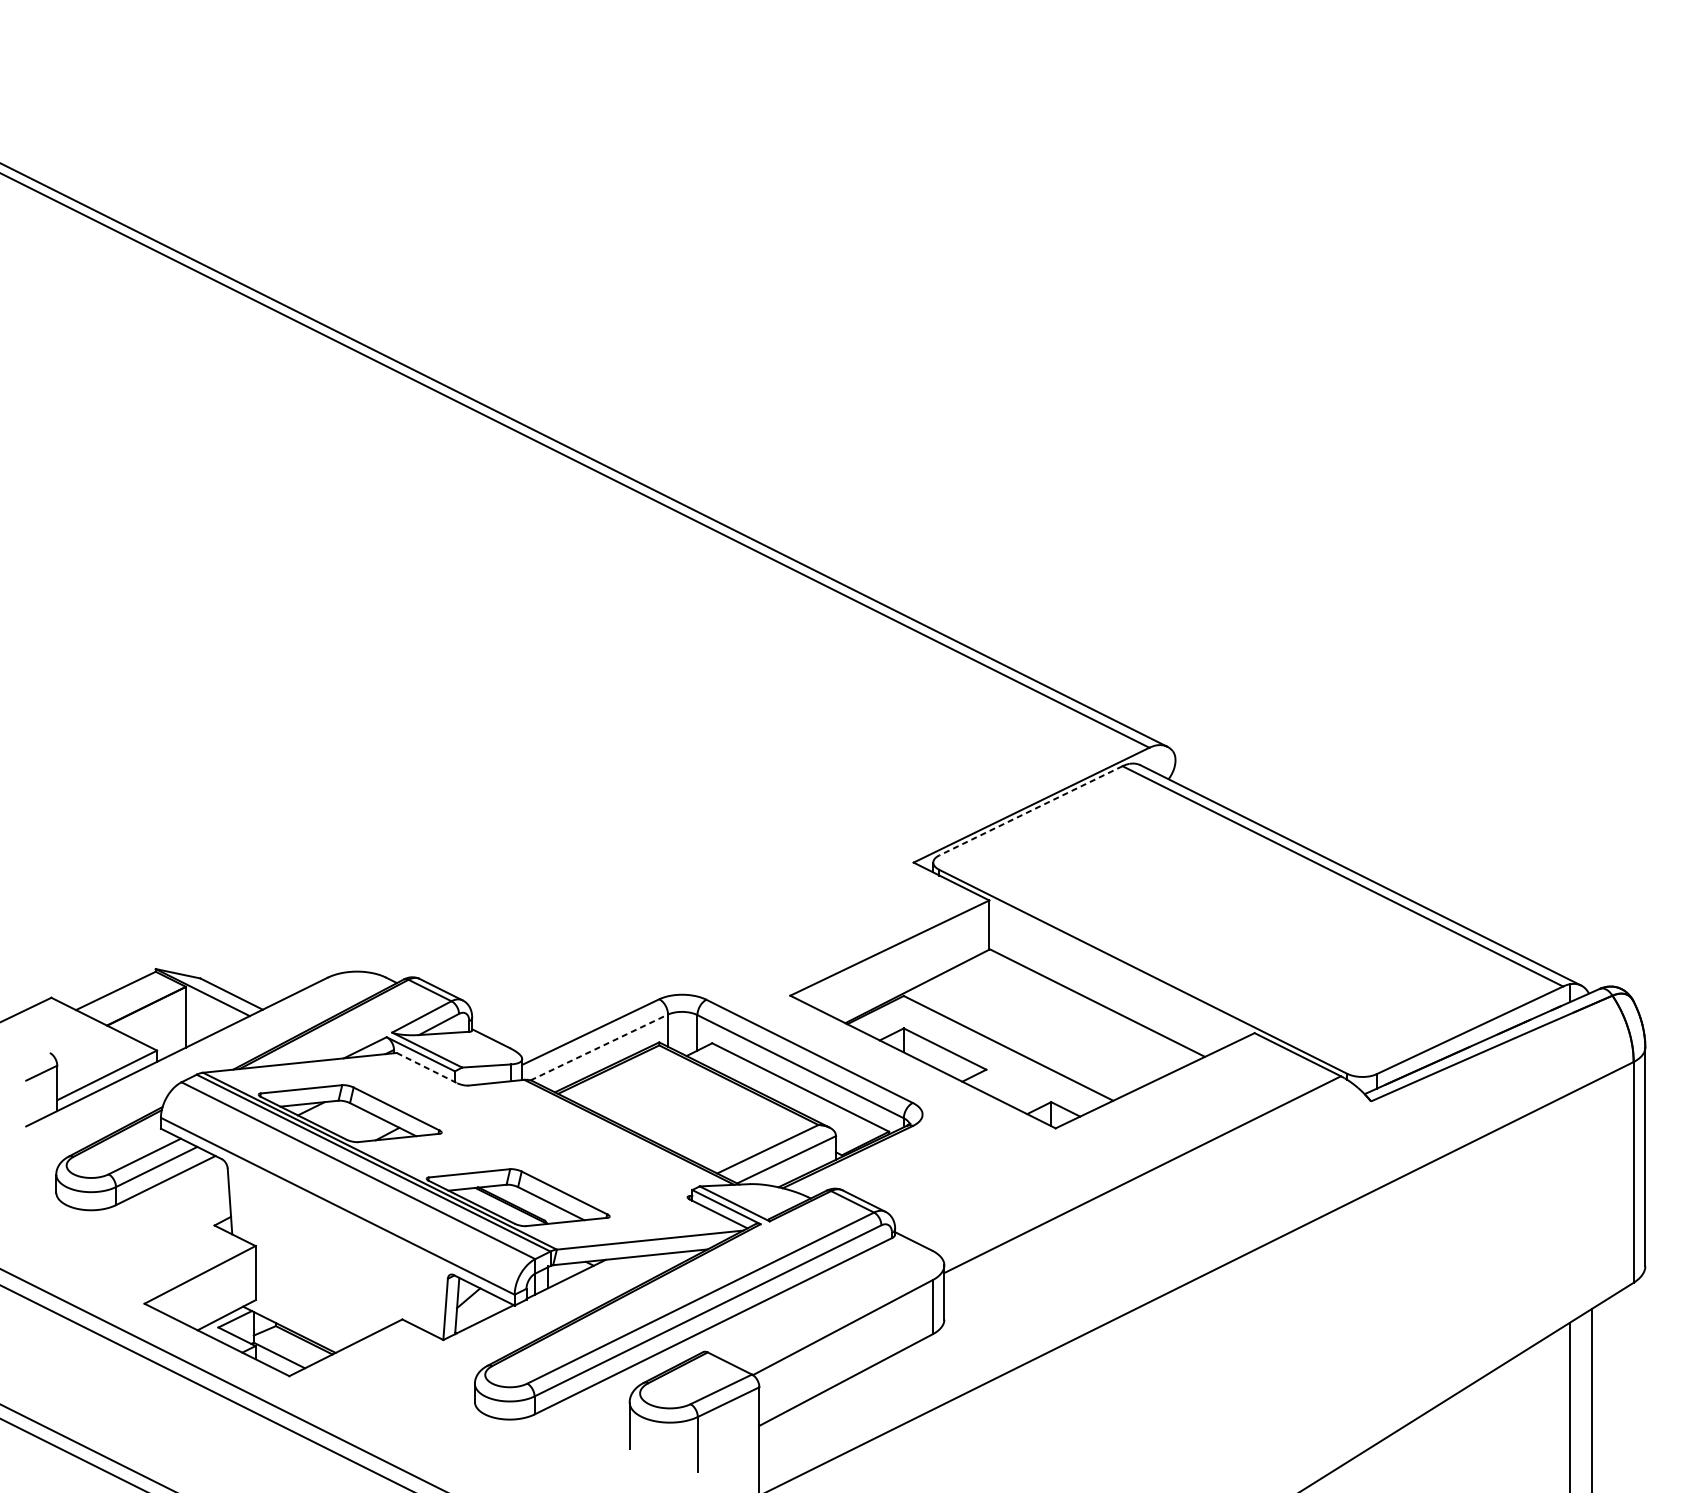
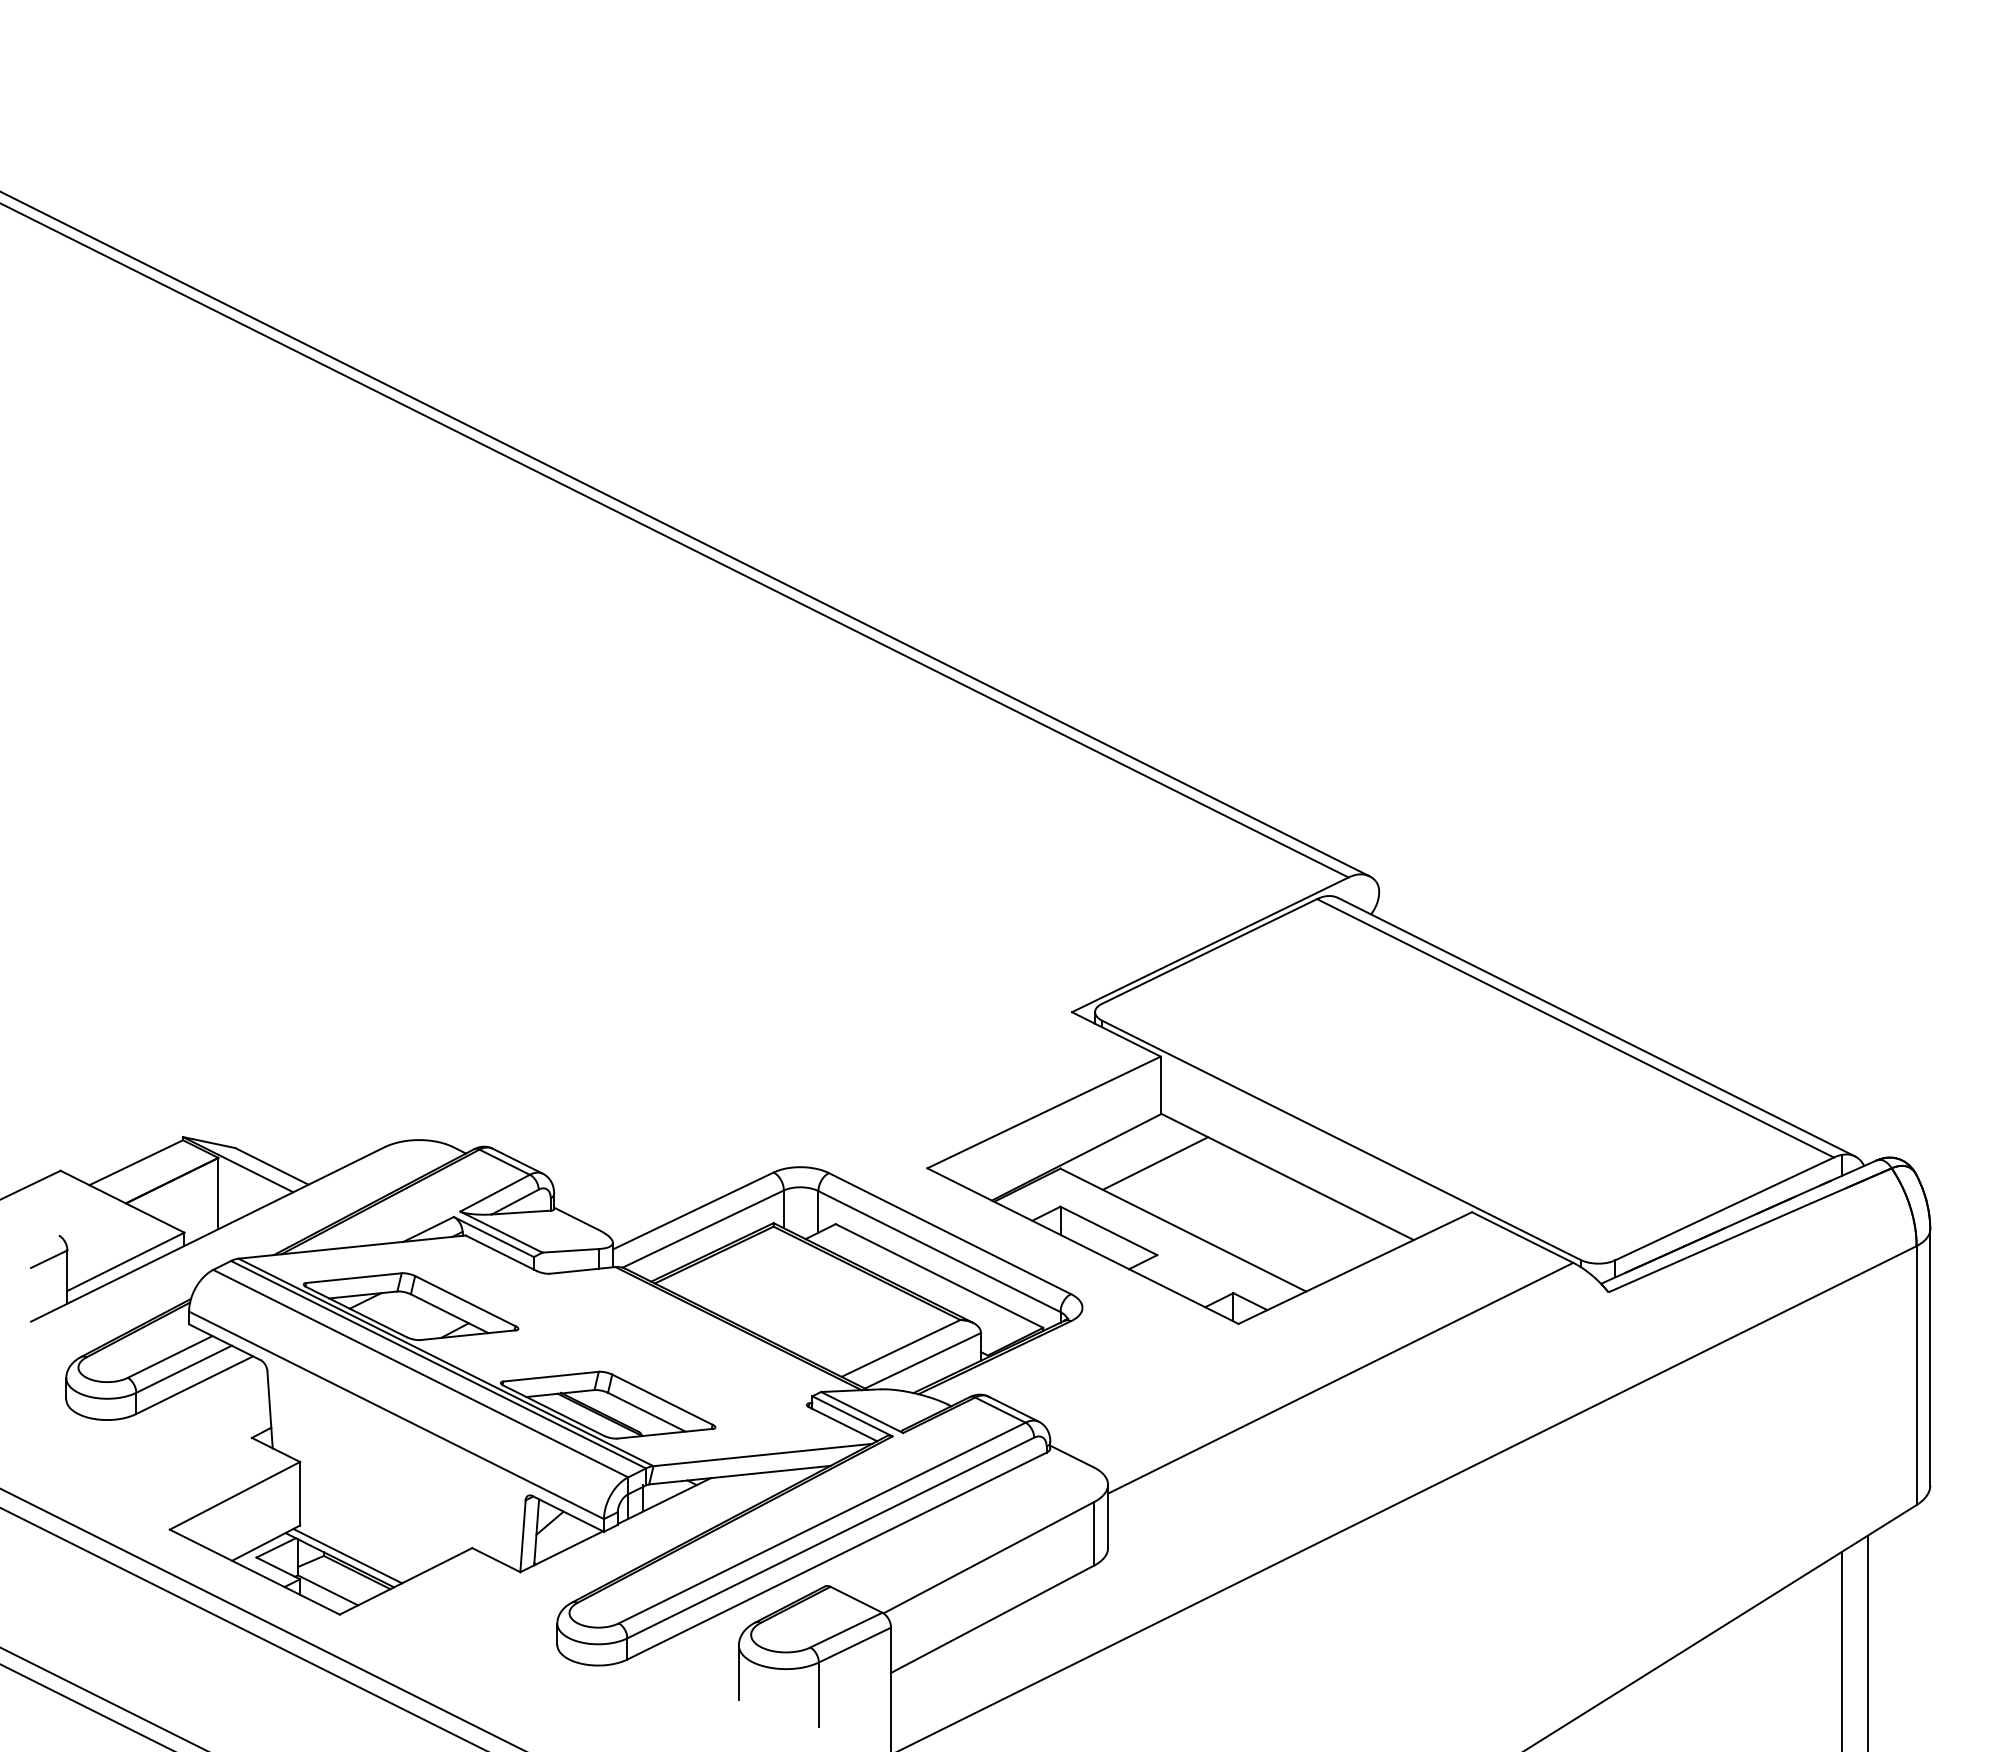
line: (1030, 810) -> (1209, 951), dashed -> solid
line: (984, 991) -> (1155, 1163), added
line: (599, 1047) -> (703, 1228), dashed -> solid
line: (427, 1068) -> (501, 1253), dashed -> solid
line: (296, 1325) -> (347, 1555), added

